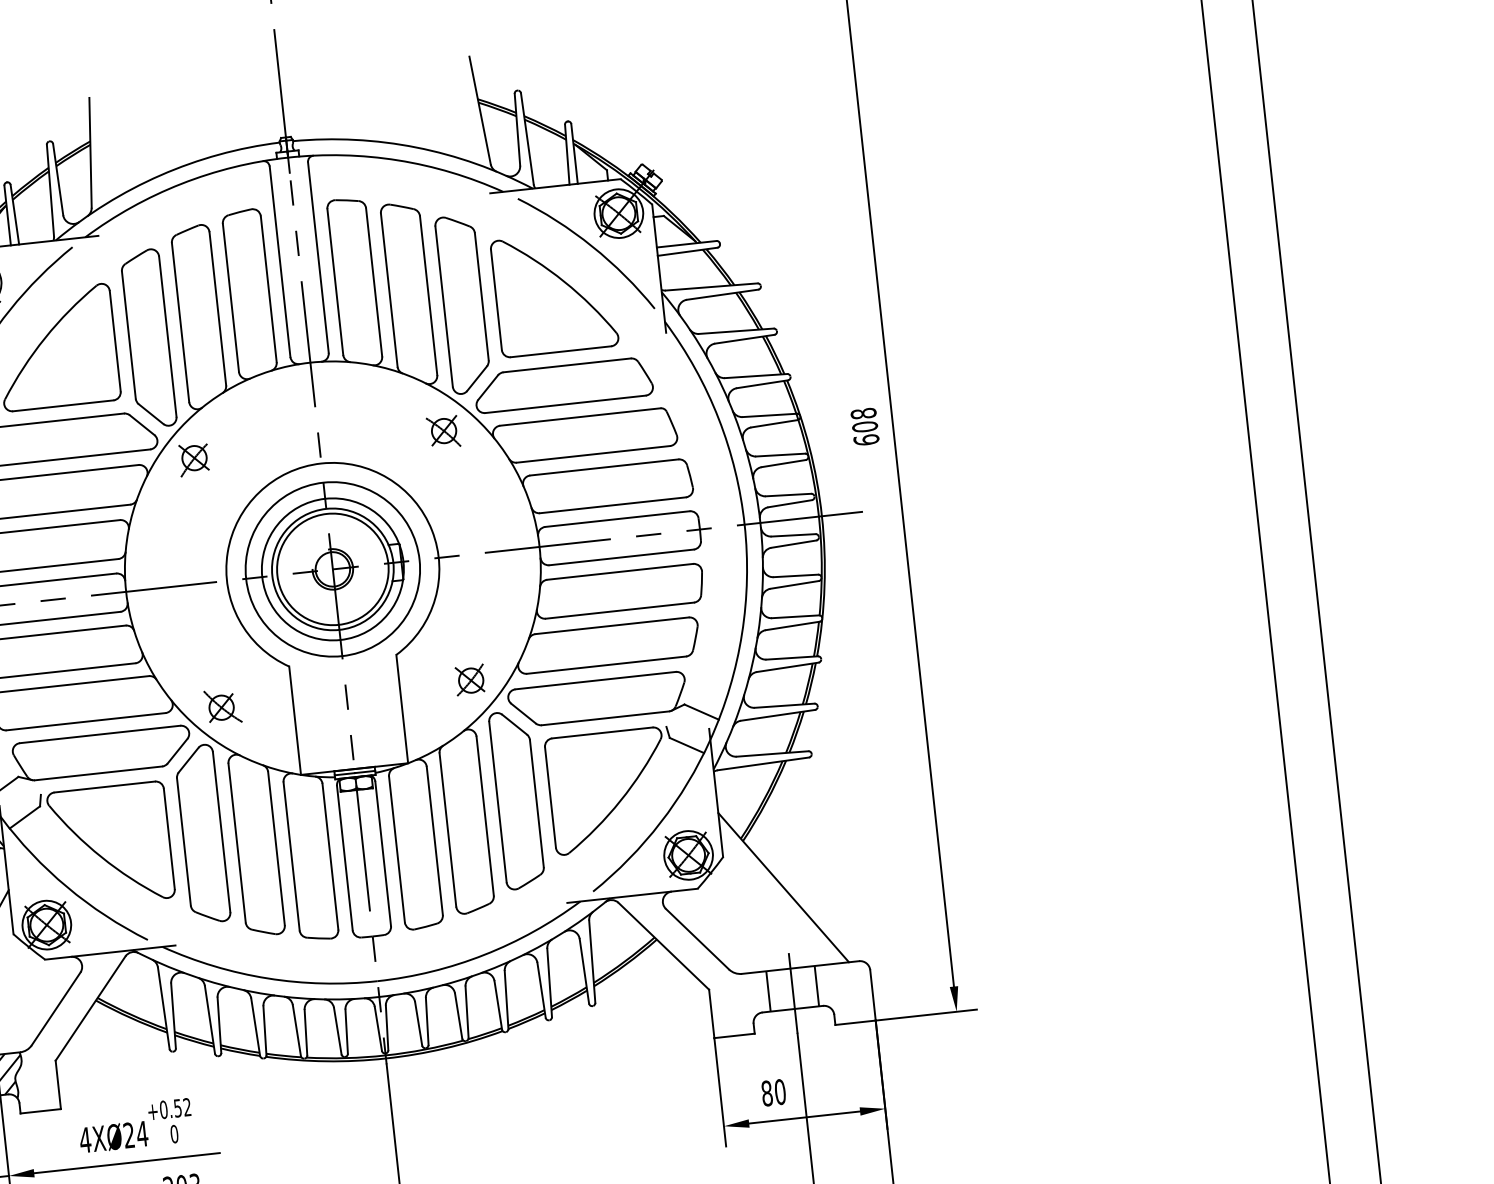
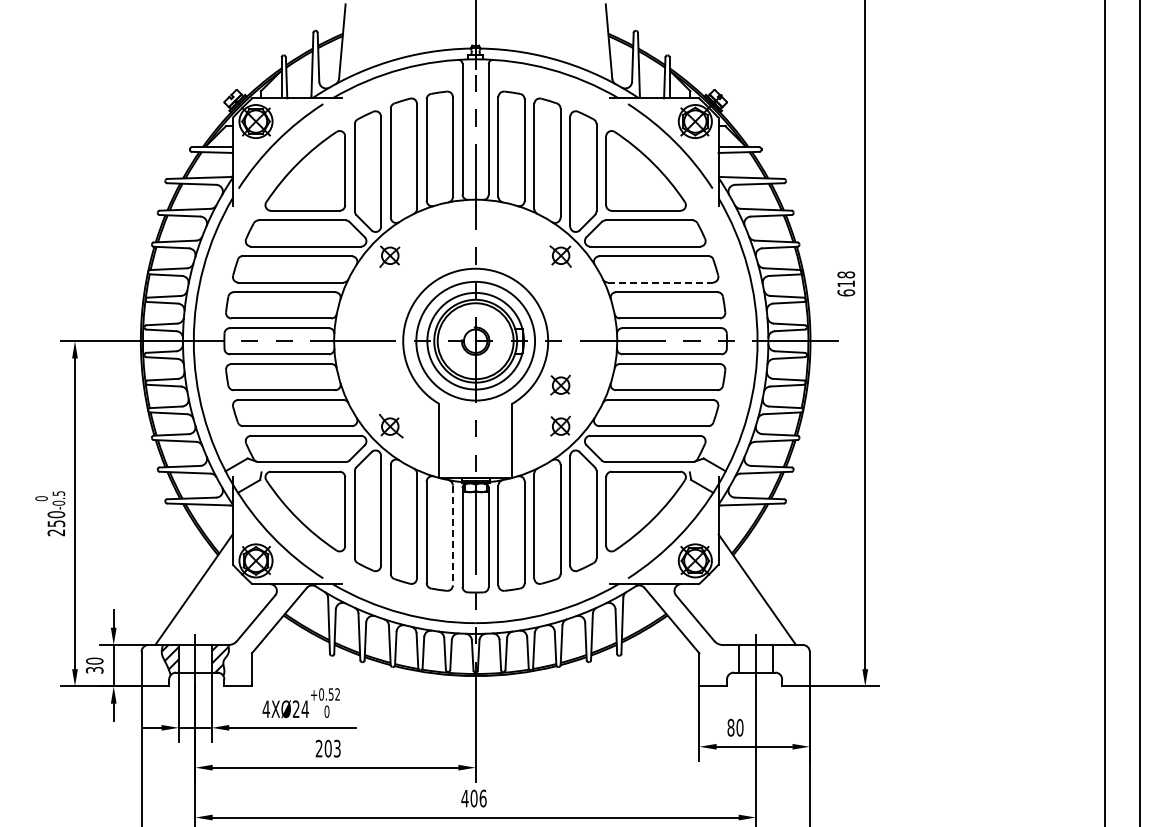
text: (865, 426) -> (846, 283), 608 -> 618
line: (593, 454) -> (660, 282), solid -> dashed
part: (463, 619) -> (560, 384), added
line: (329, 856) -> (452, 535), solid -> dashed

